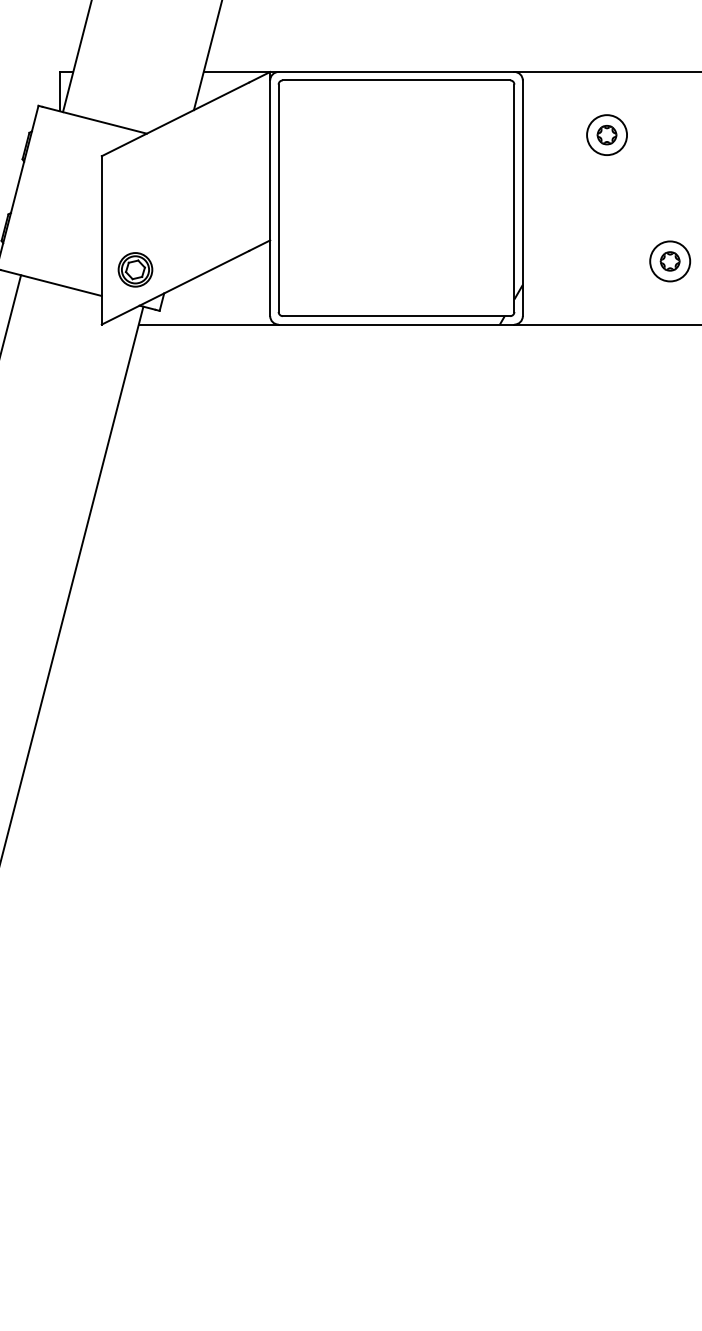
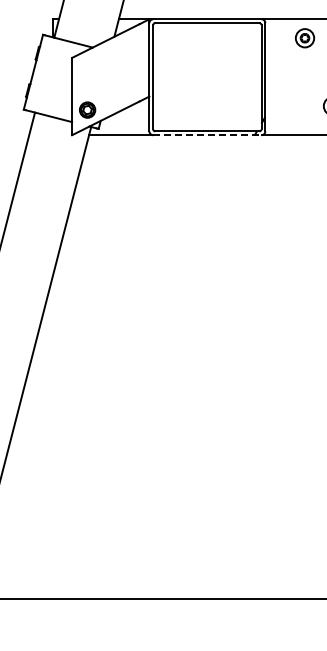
part: (608, 135) -> (305, 38), moved
line: (396, 325) -> (207, 135), solid -> dashed

